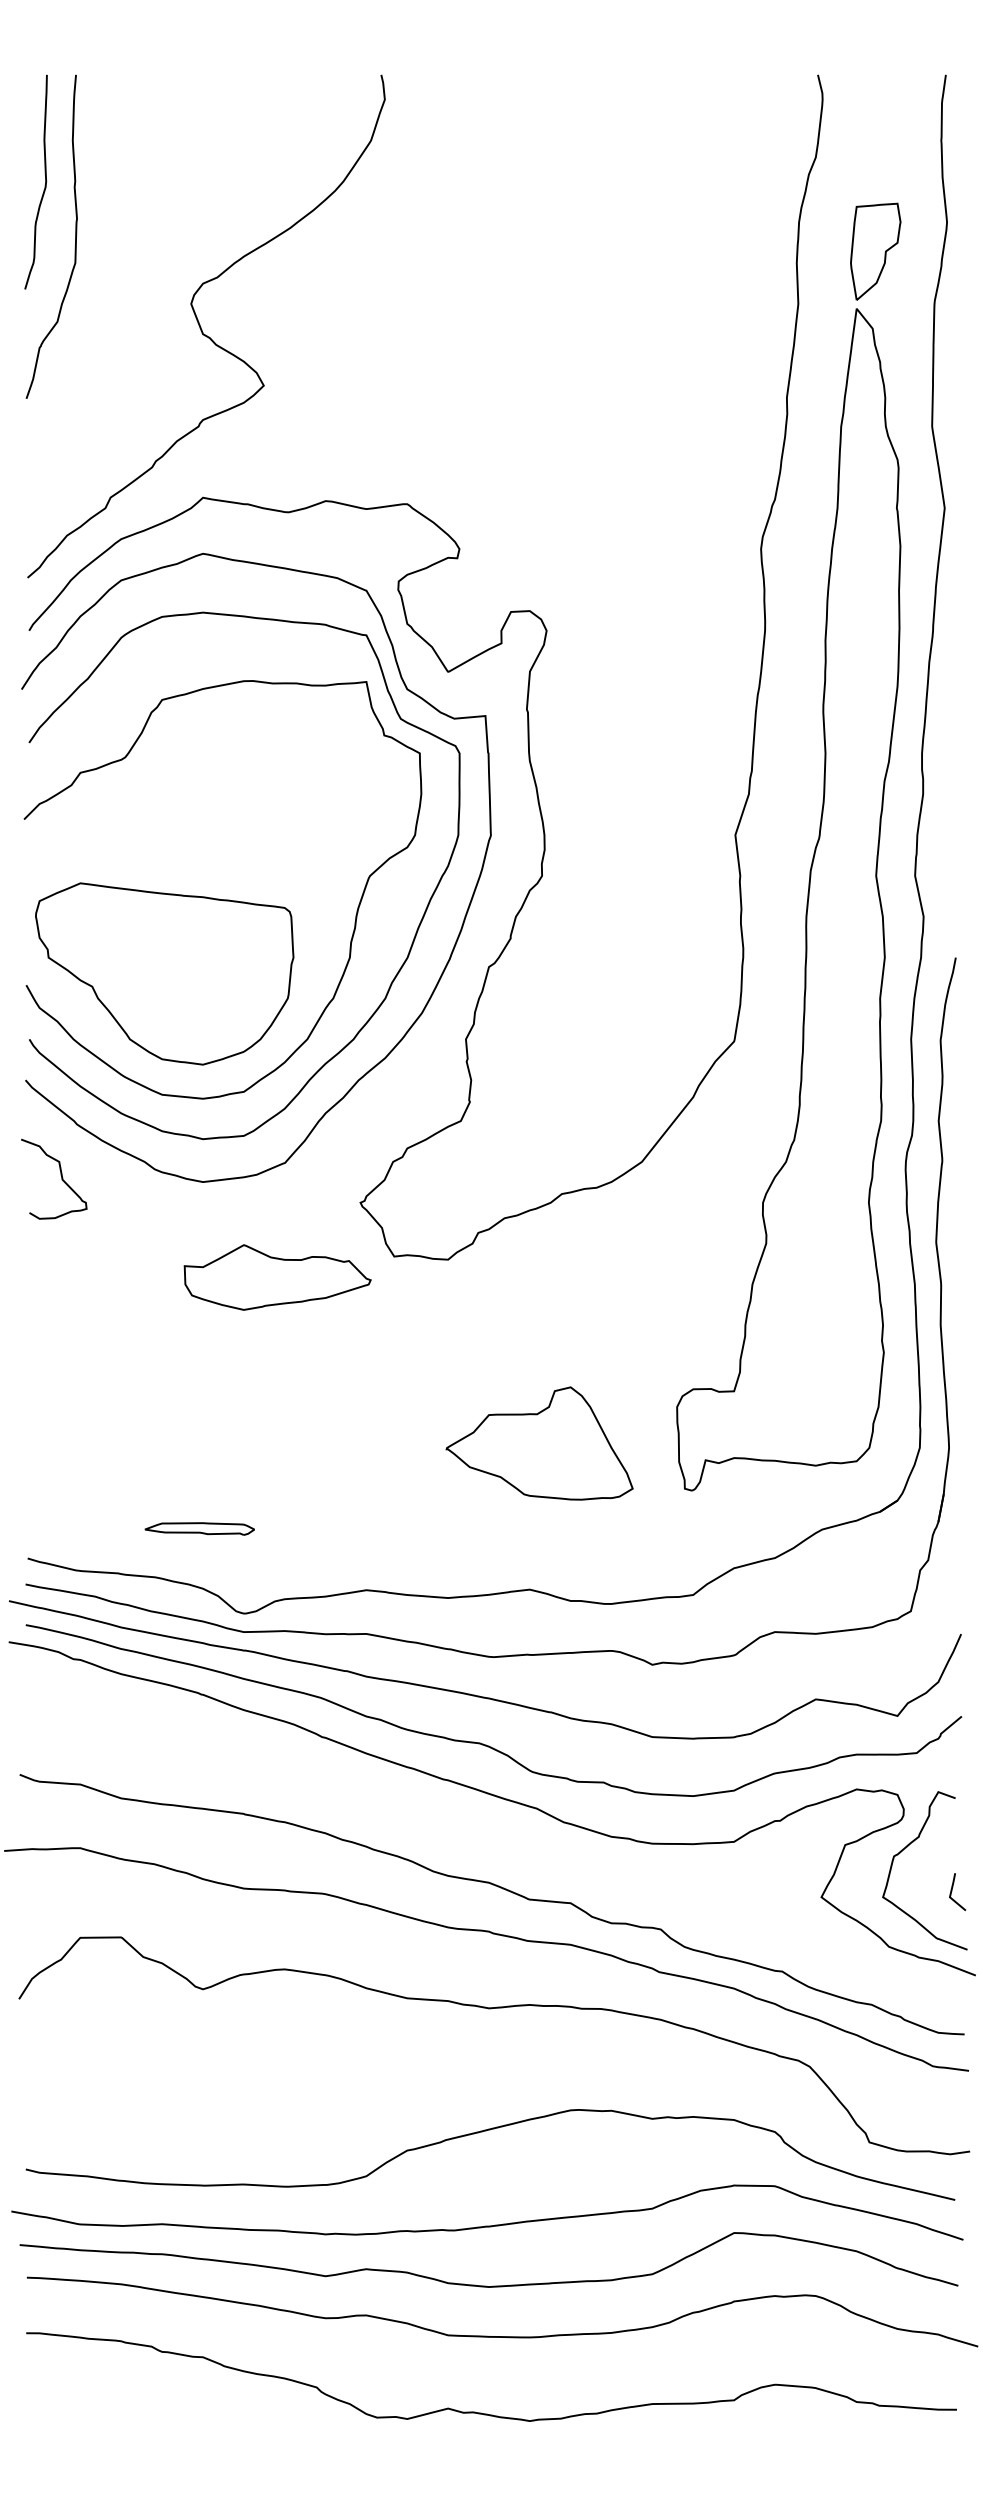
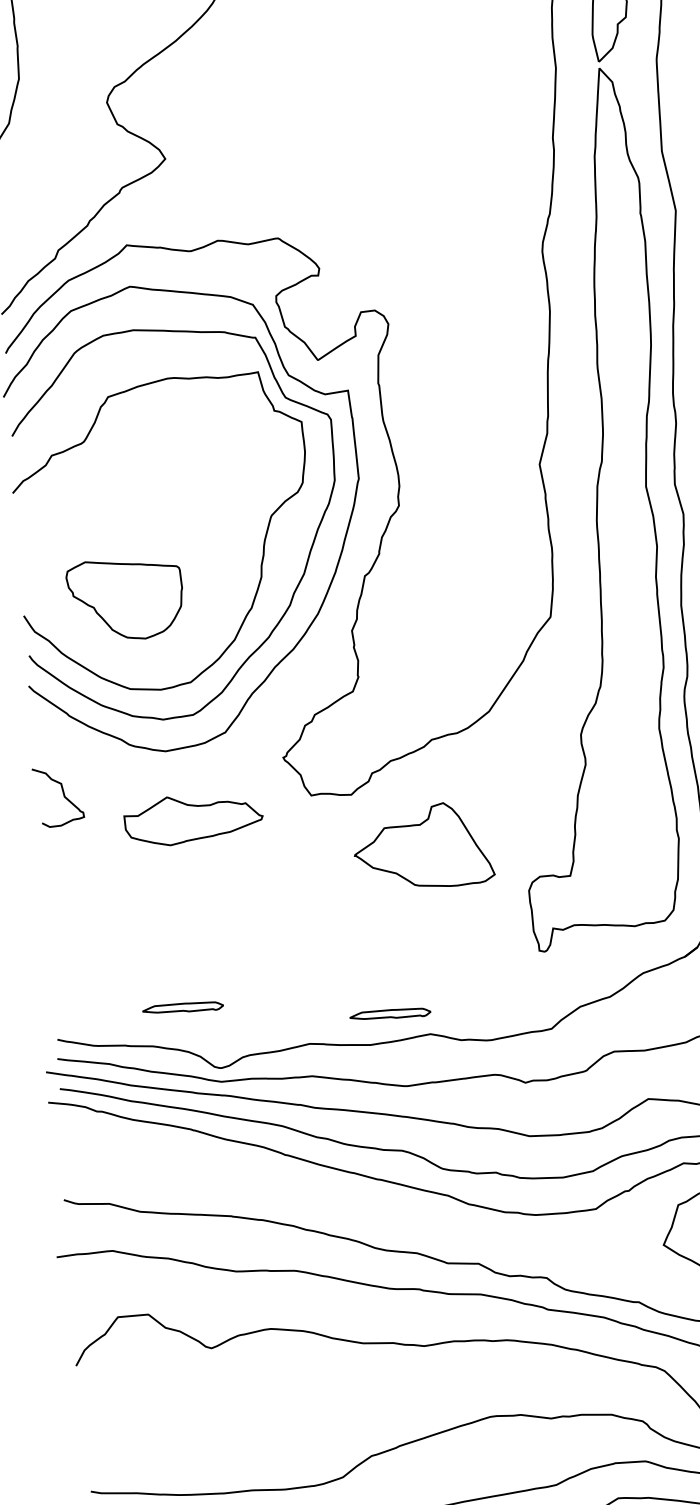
part: (164, 973) -> (125, 599), size x0.6
curve: (60, 1175) -> (62, 793), moved
part: (277, 1277) -> (193, 819), moved
part: (539, 1443) -> (423, 846), moved
part: (477, 1558) -> (390, 1014), added

